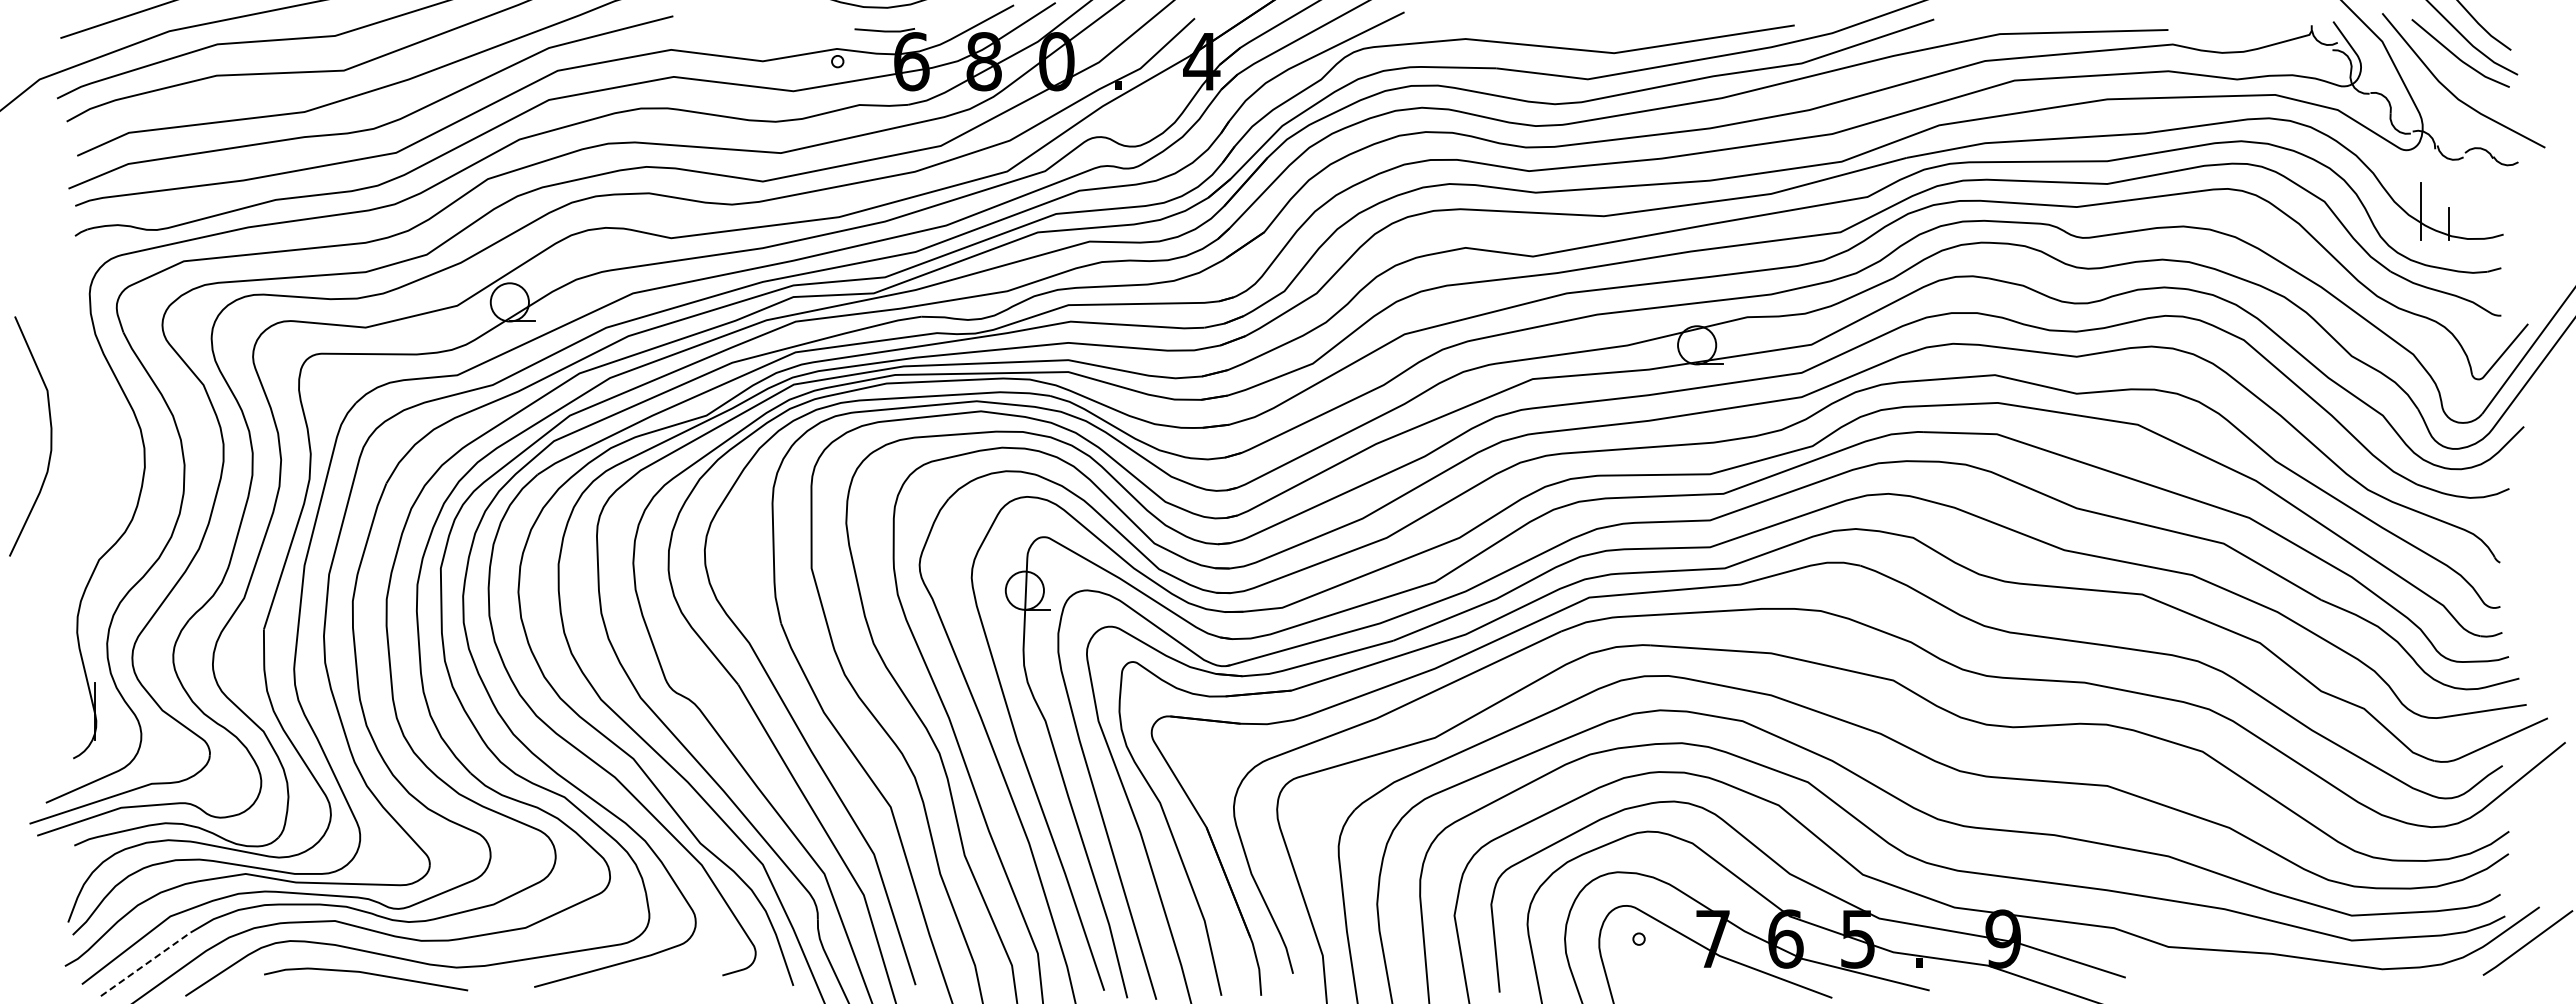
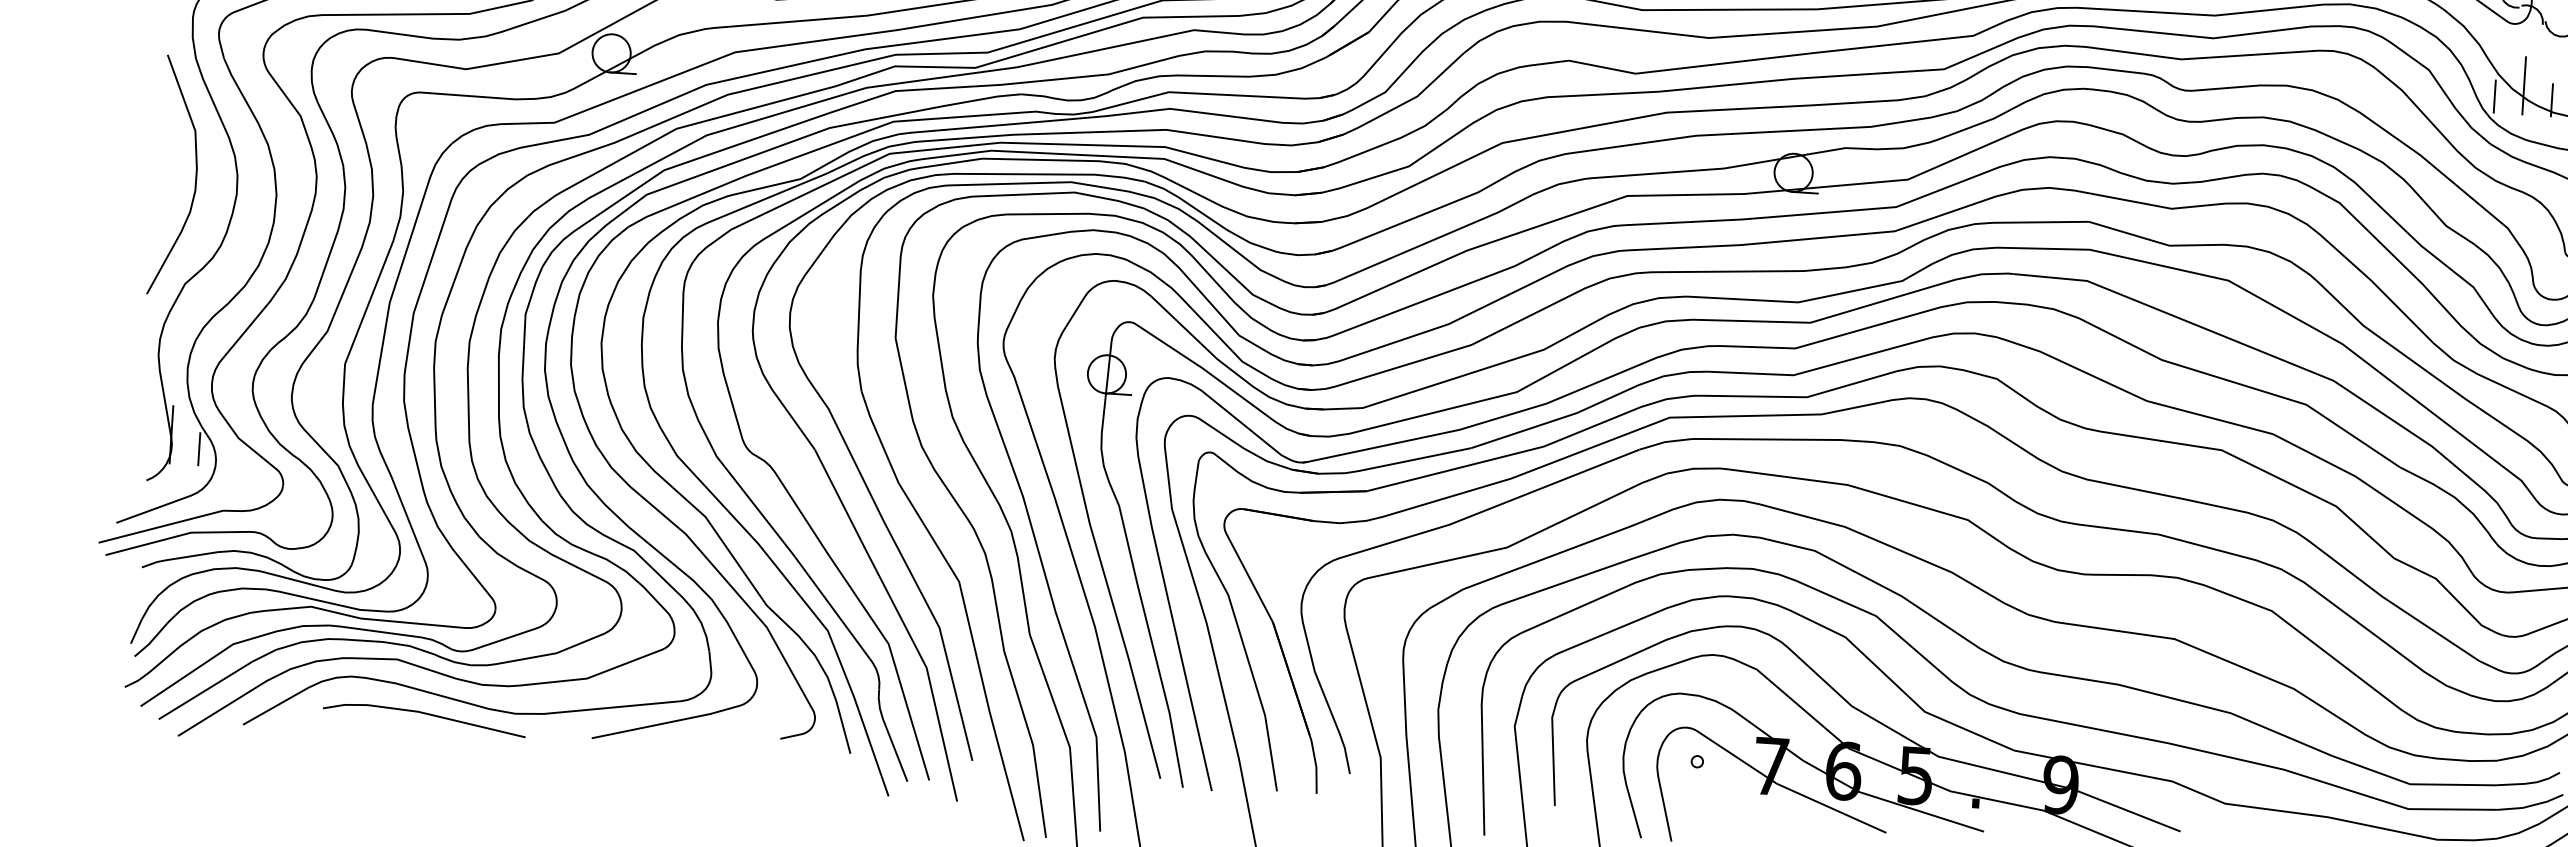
line: (2391, 223) -> (2494, 96), added
curve: (50, 436) -> (195, 176), moved
line: (123, 723) -> (198, 448), added
line: (145, 964) -> (205, 690), dashed -> solid

